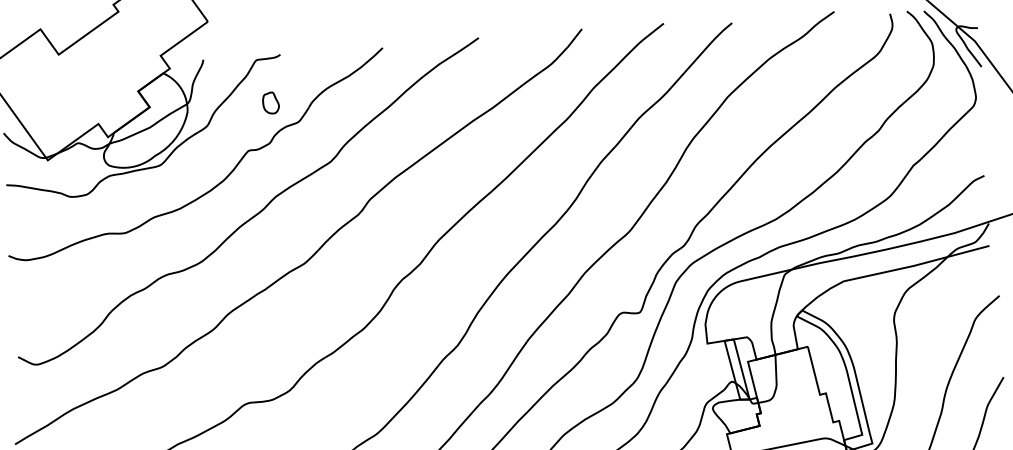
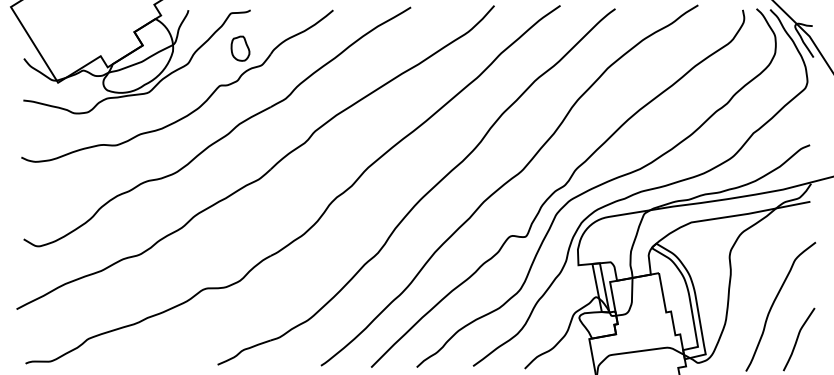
part: (270, 102) -> (240, 48), size x1.43

